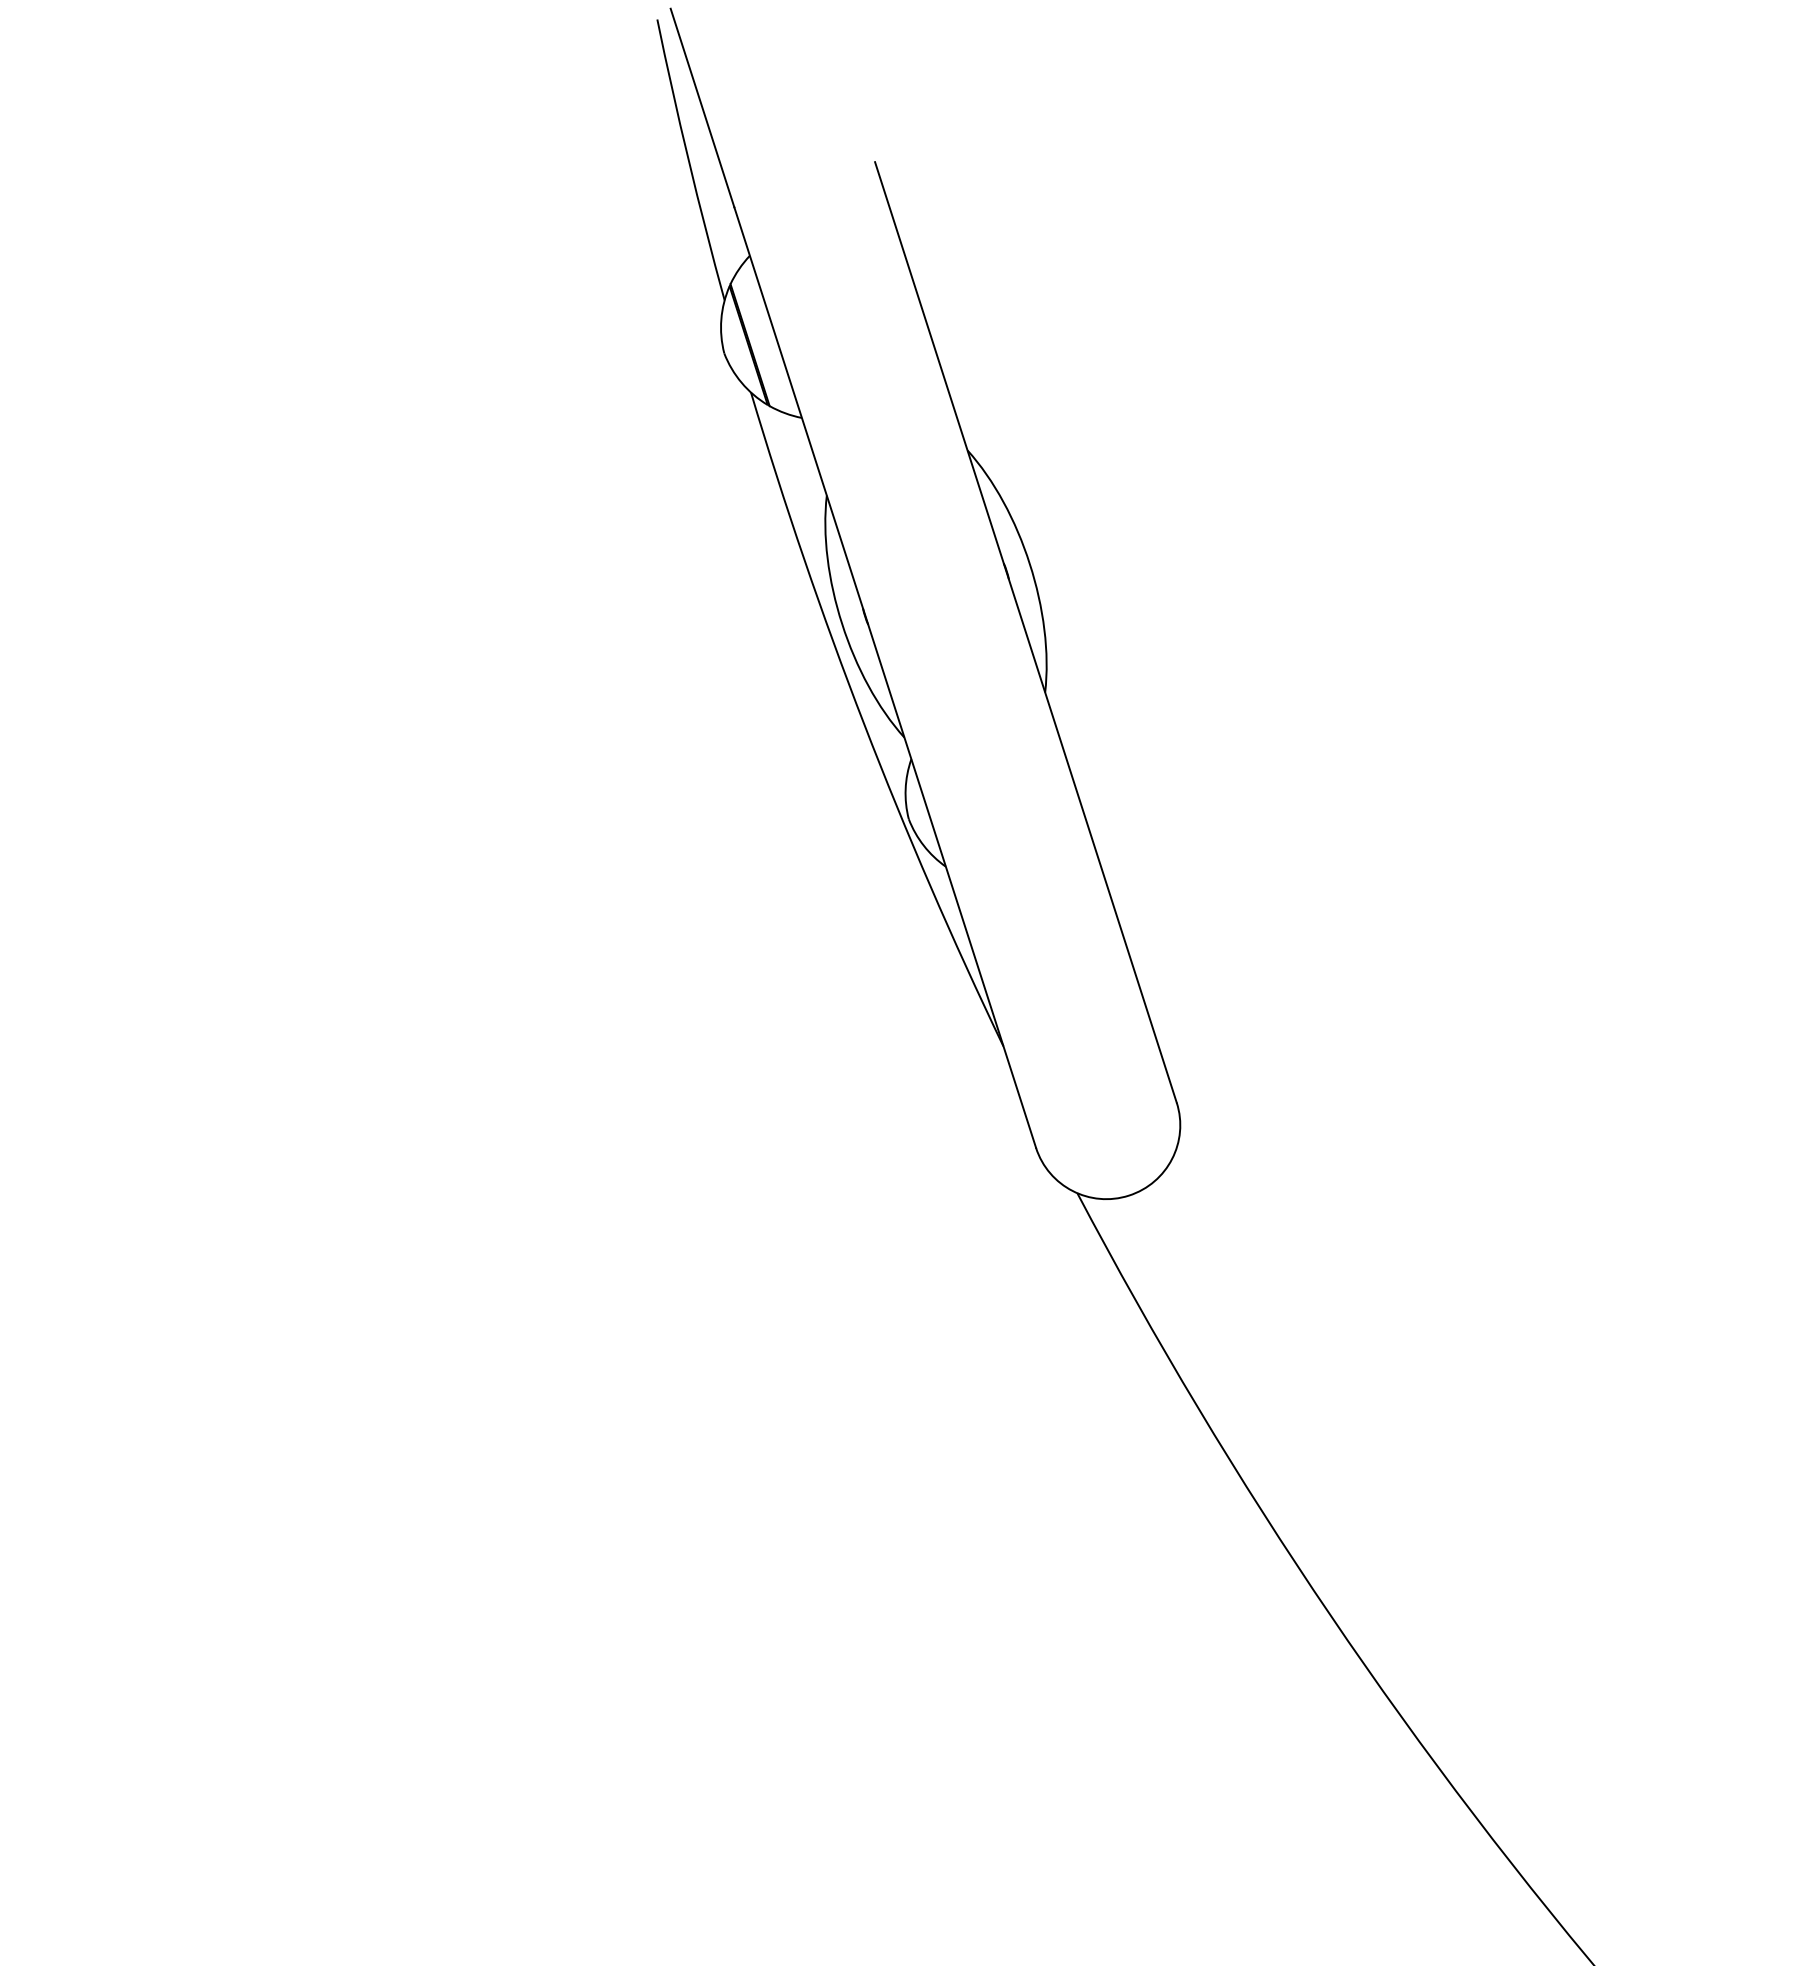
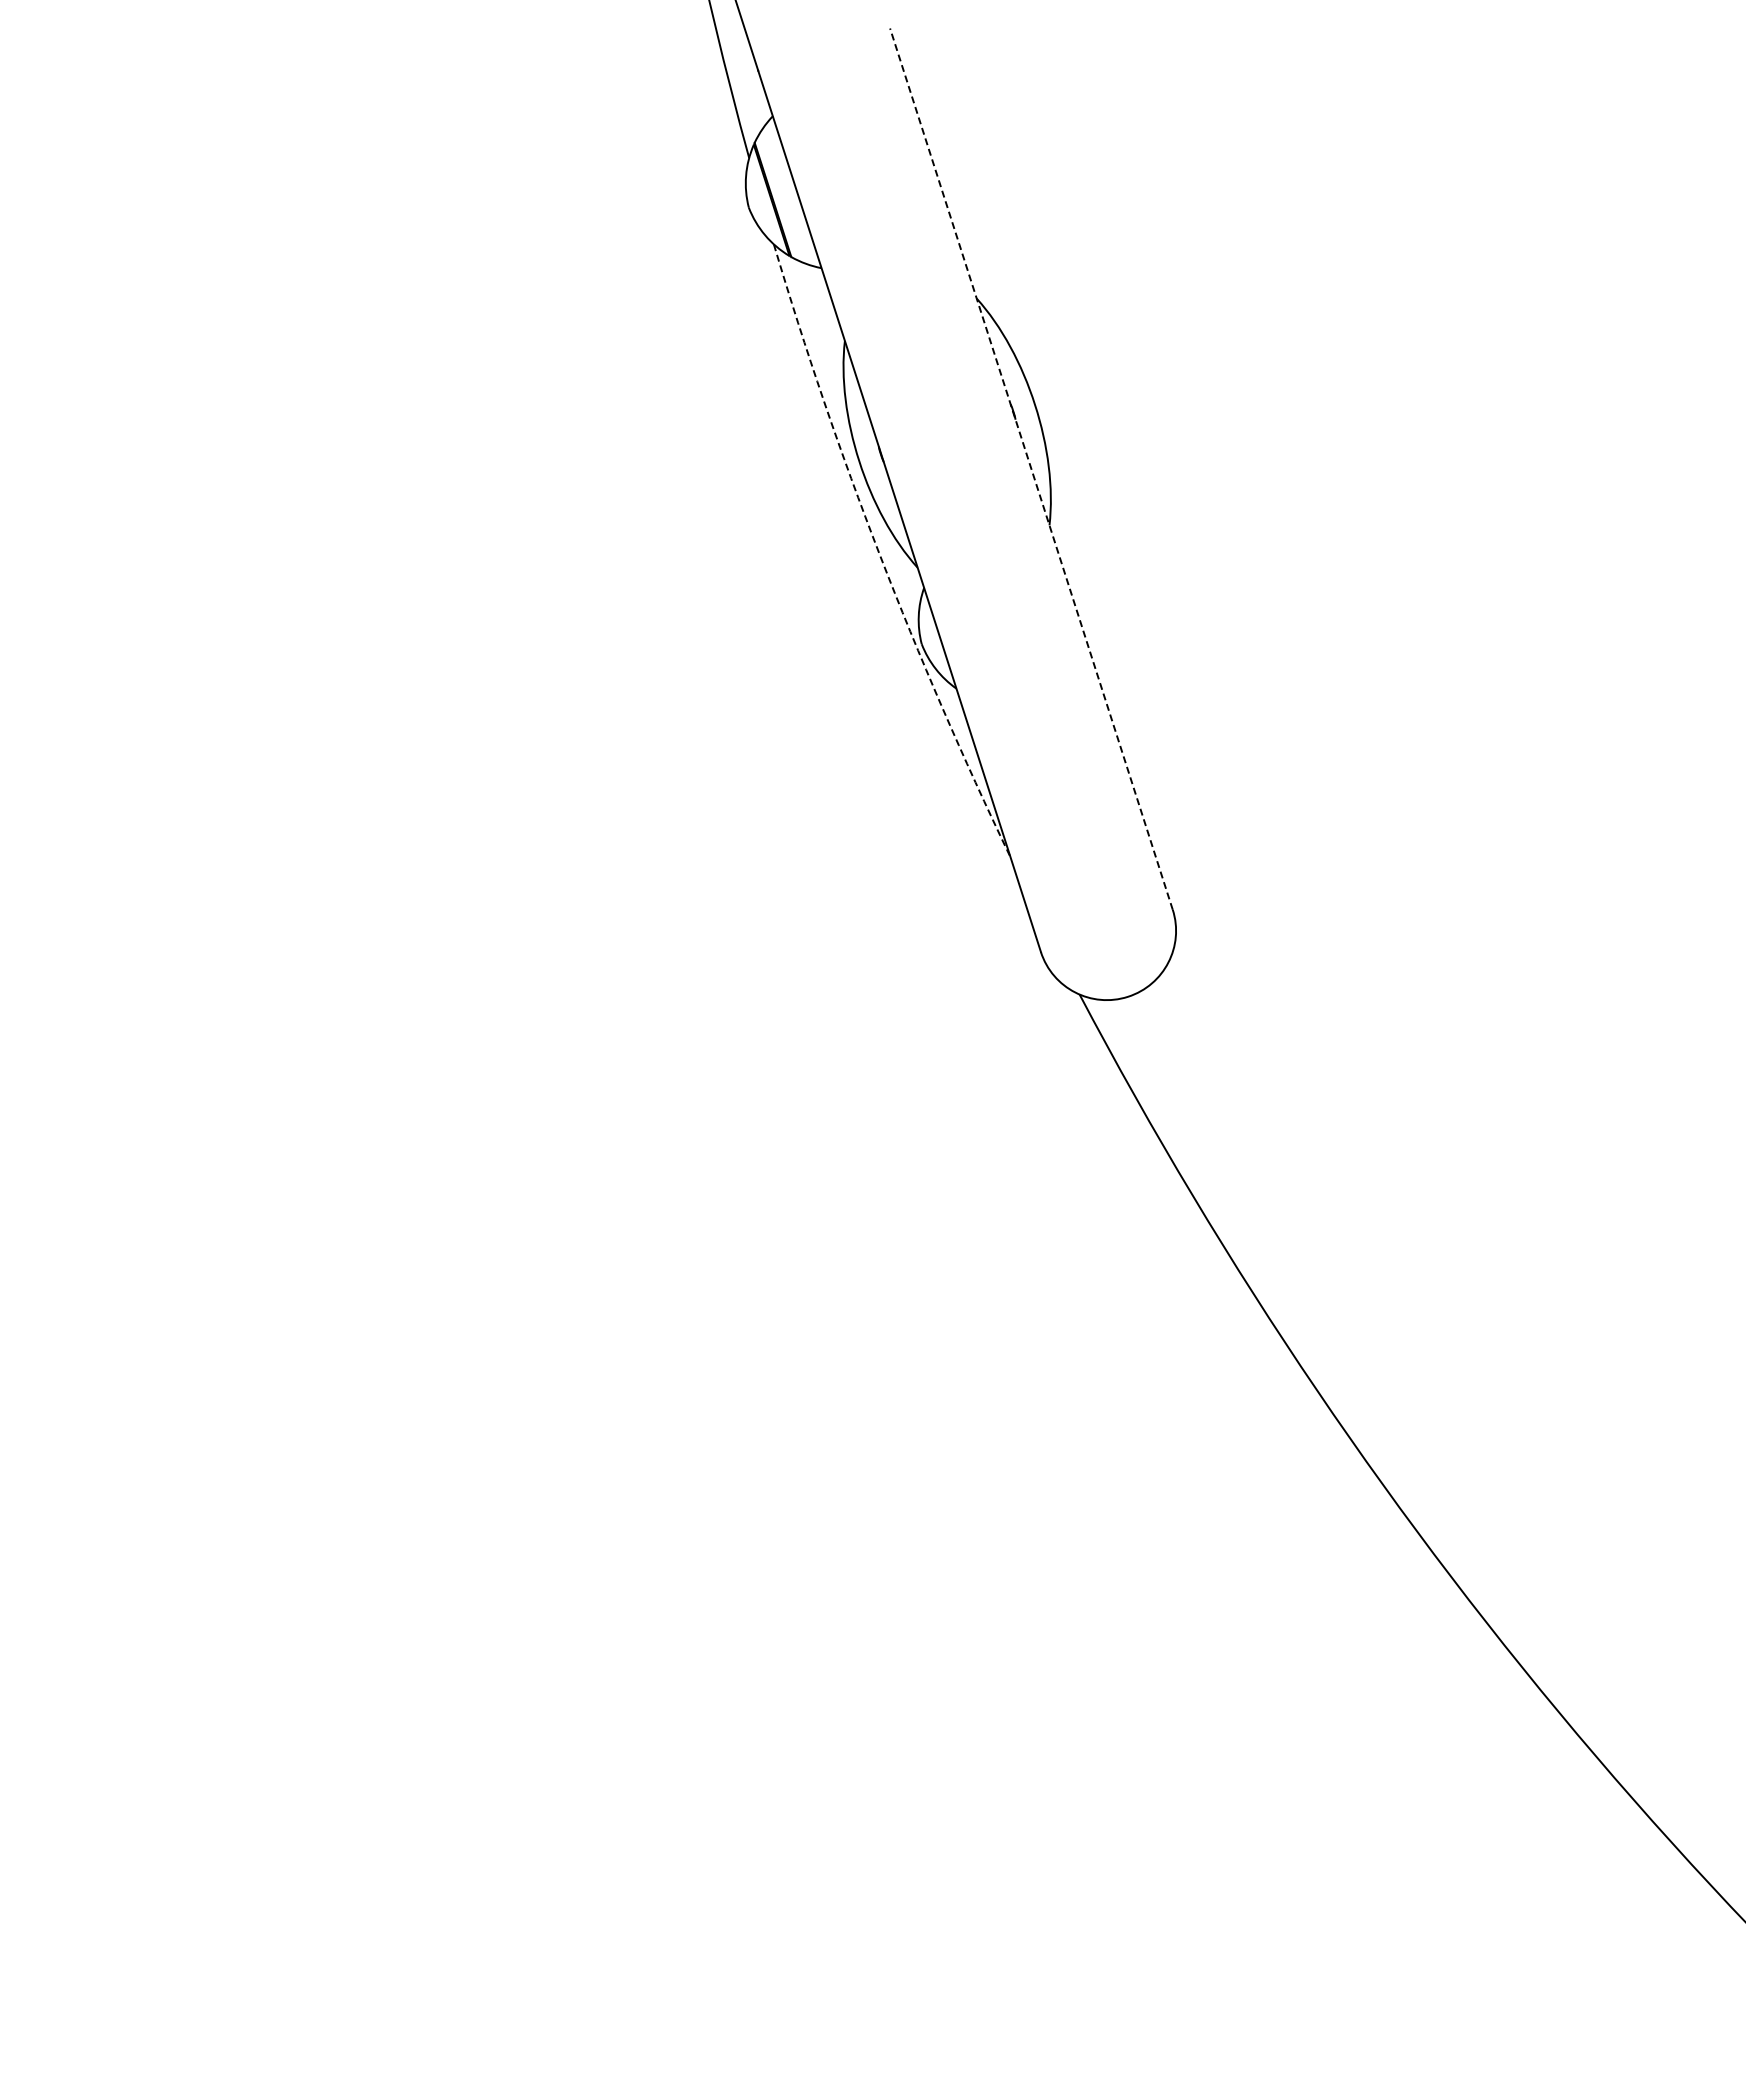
line: (1025, 632) -> (1031, 469), solid -> dashed
arc: (864, 724) -> (880, 555), solid -> dashed

